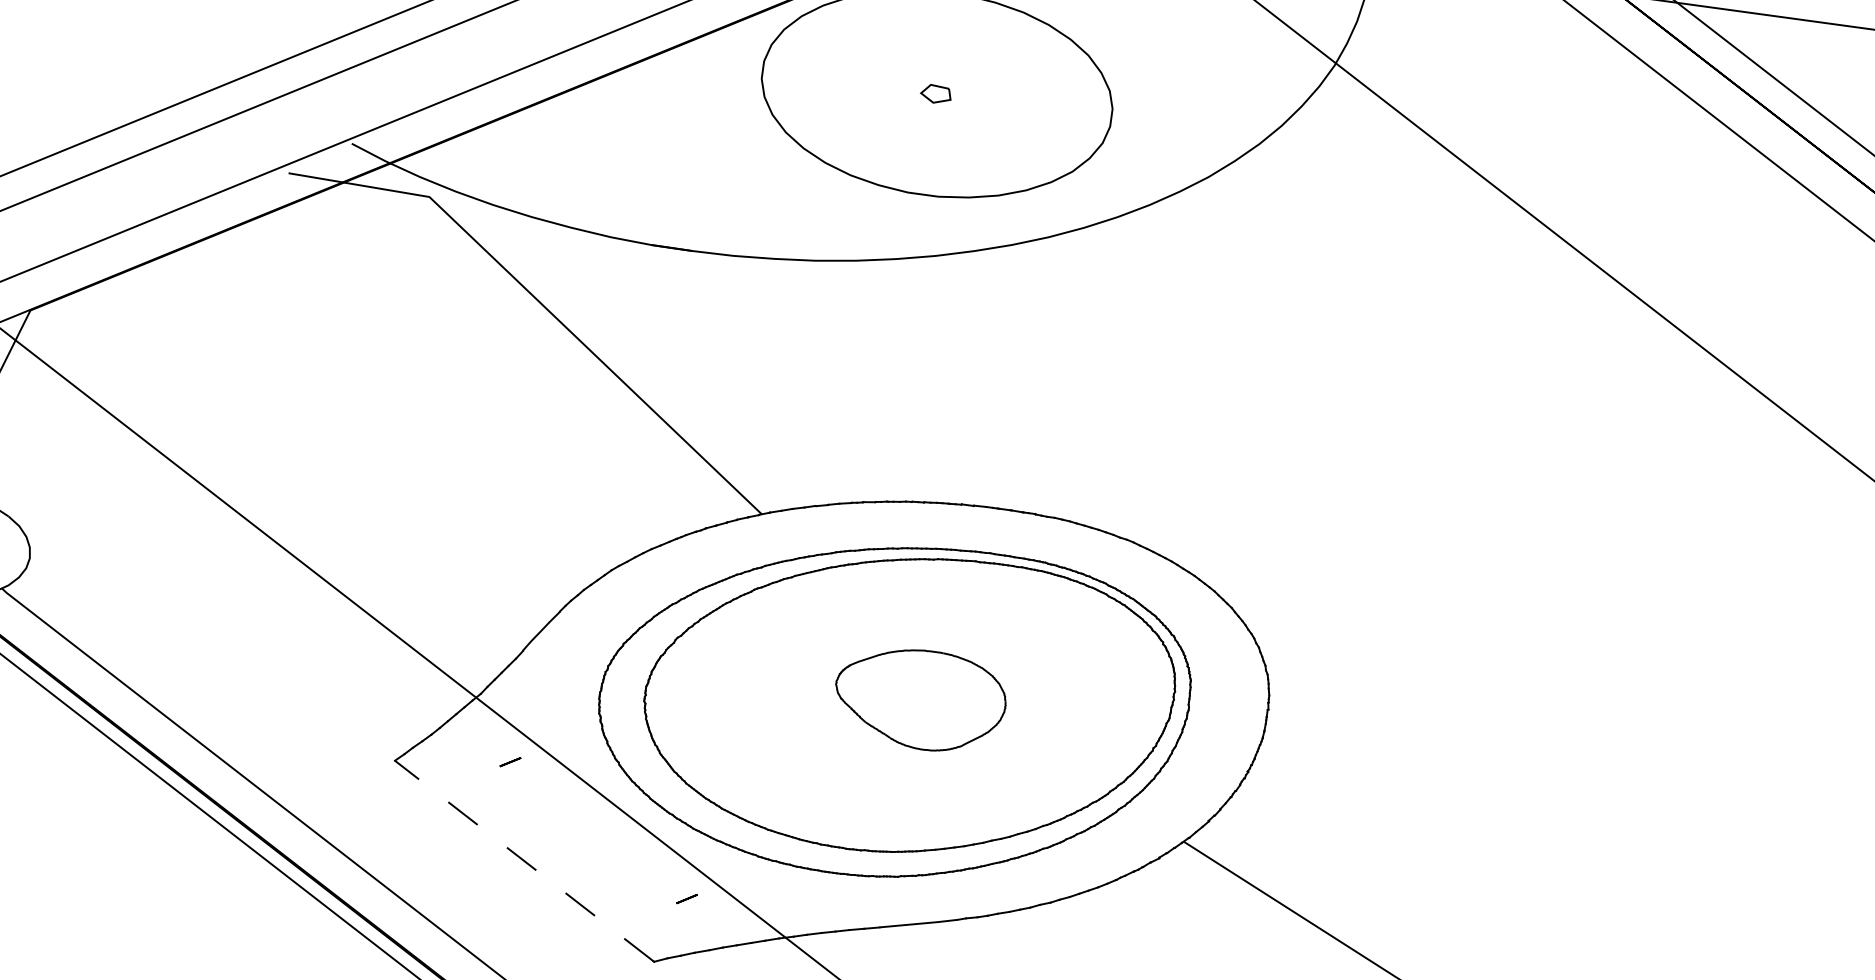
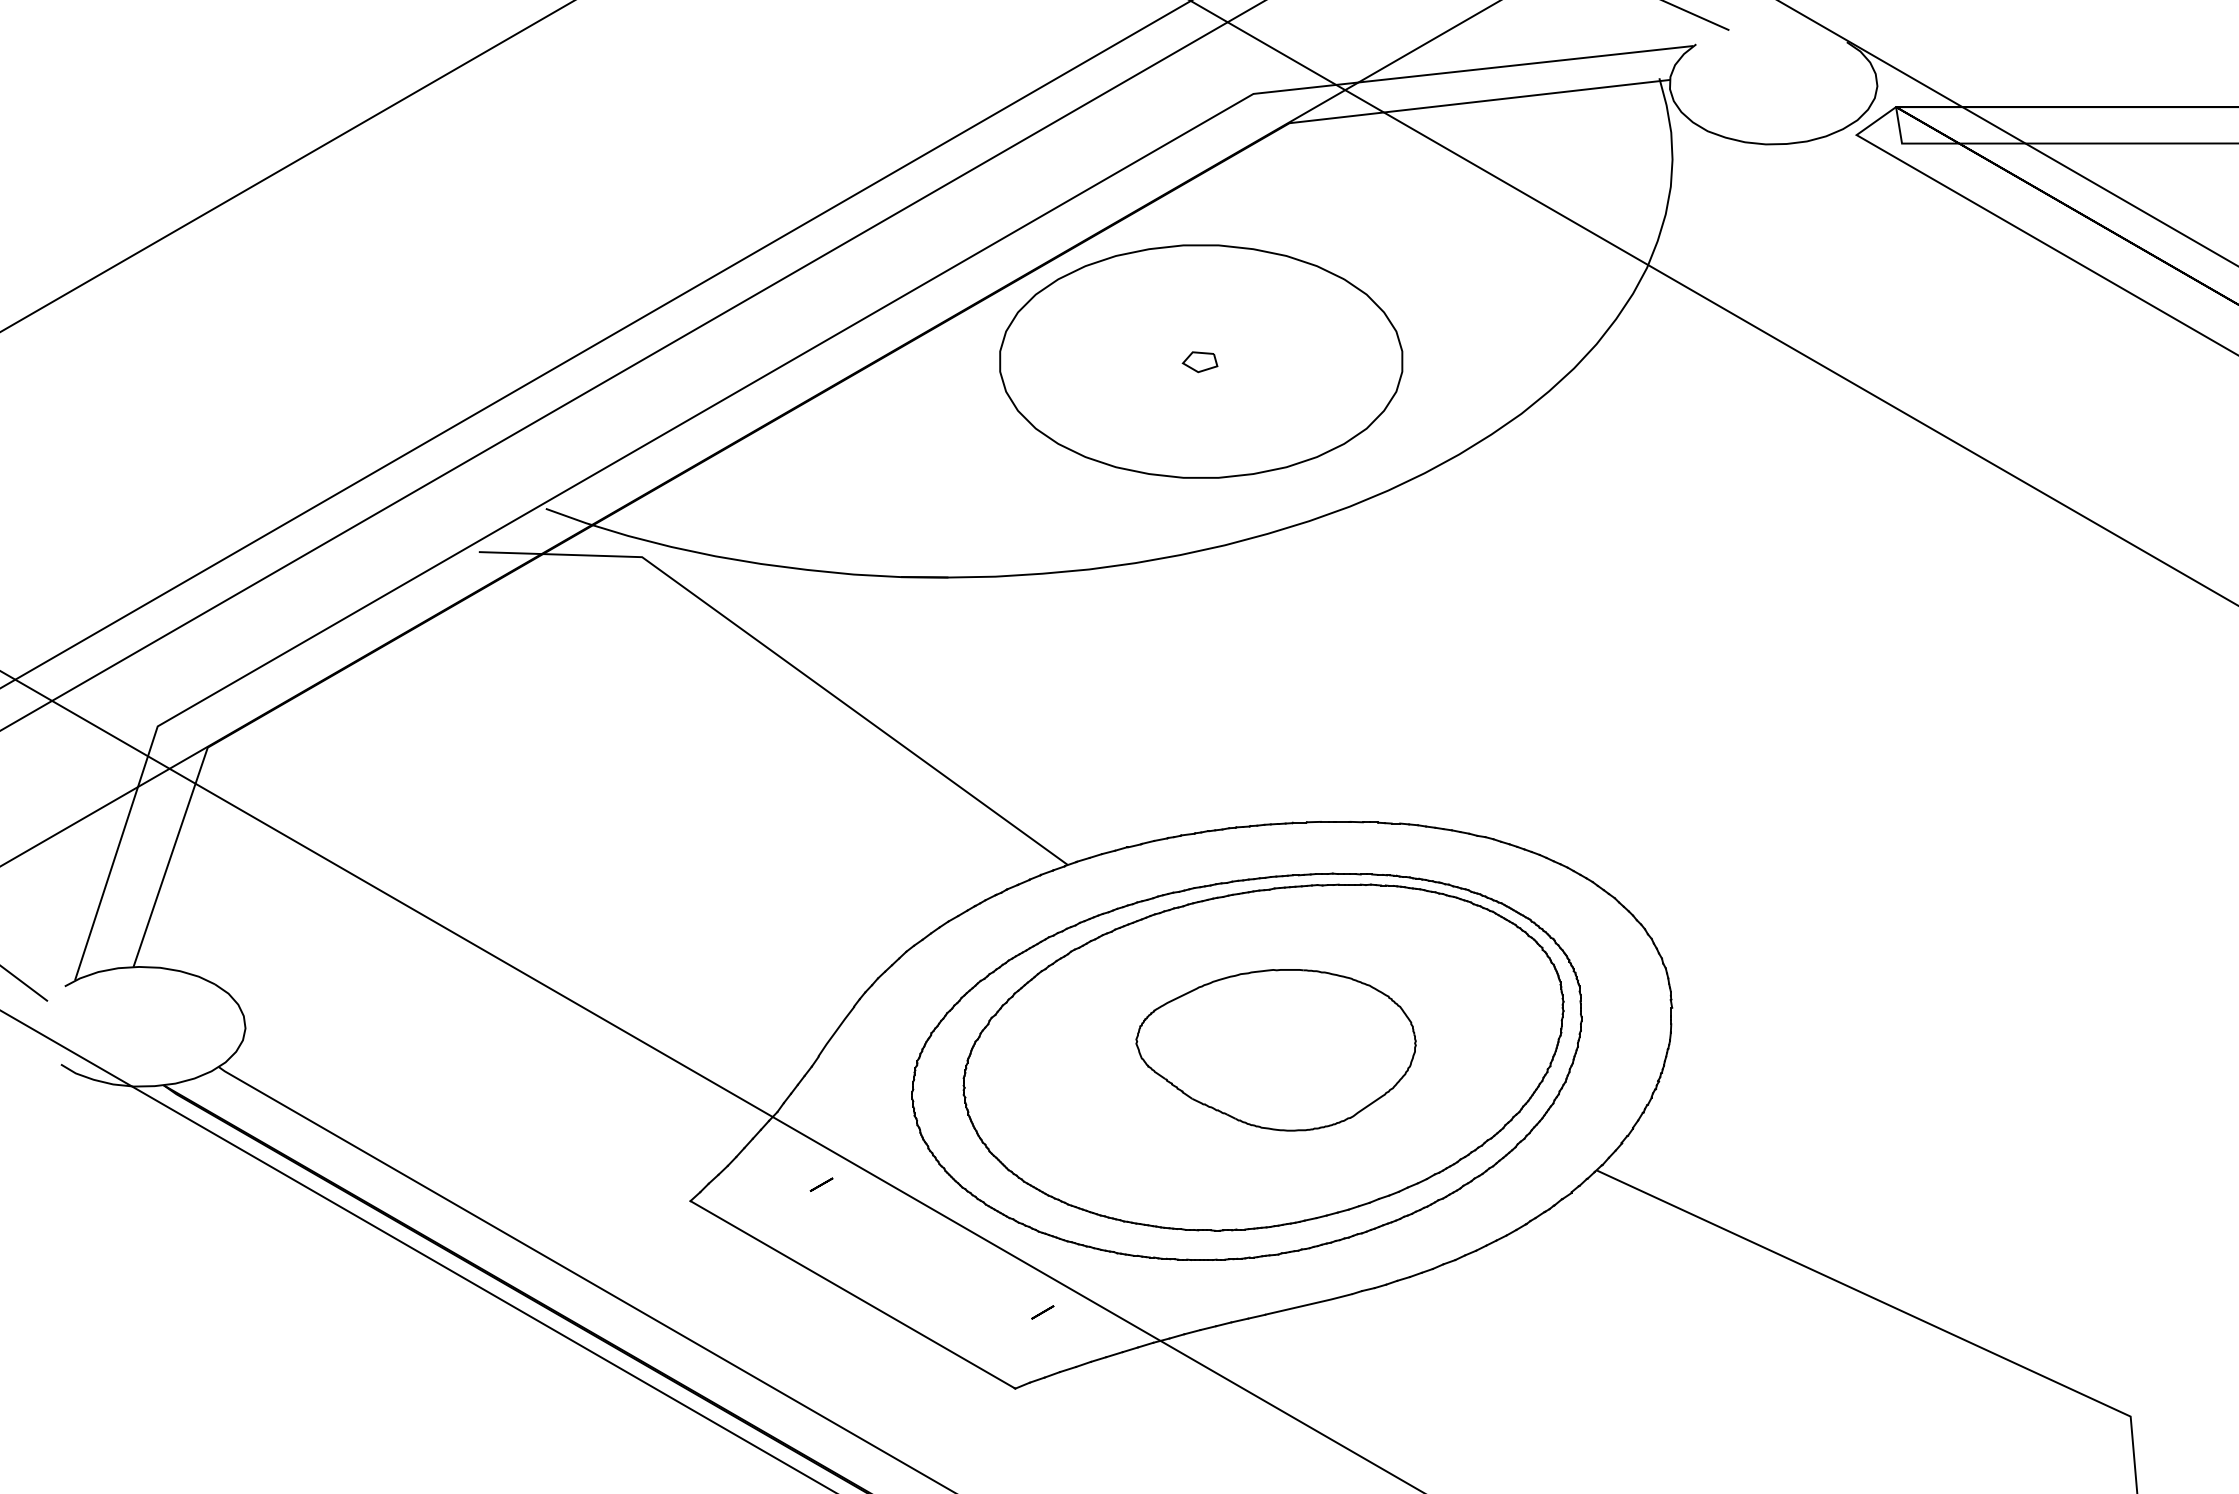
part: (919, 699) -> (1275, 1050), size x1.43
line: (524, 860) -> (852, 1294), dashed -> solid

